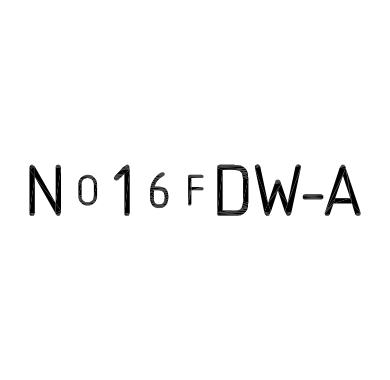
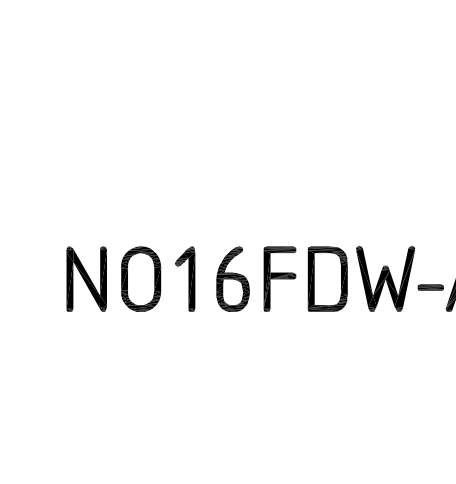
part: (87, 189) -> (141, 278), size x1.67
part: (159, 189) -> (233, 278), size x1.43
part: (195, 189) -> (279, 278), size x1.67

